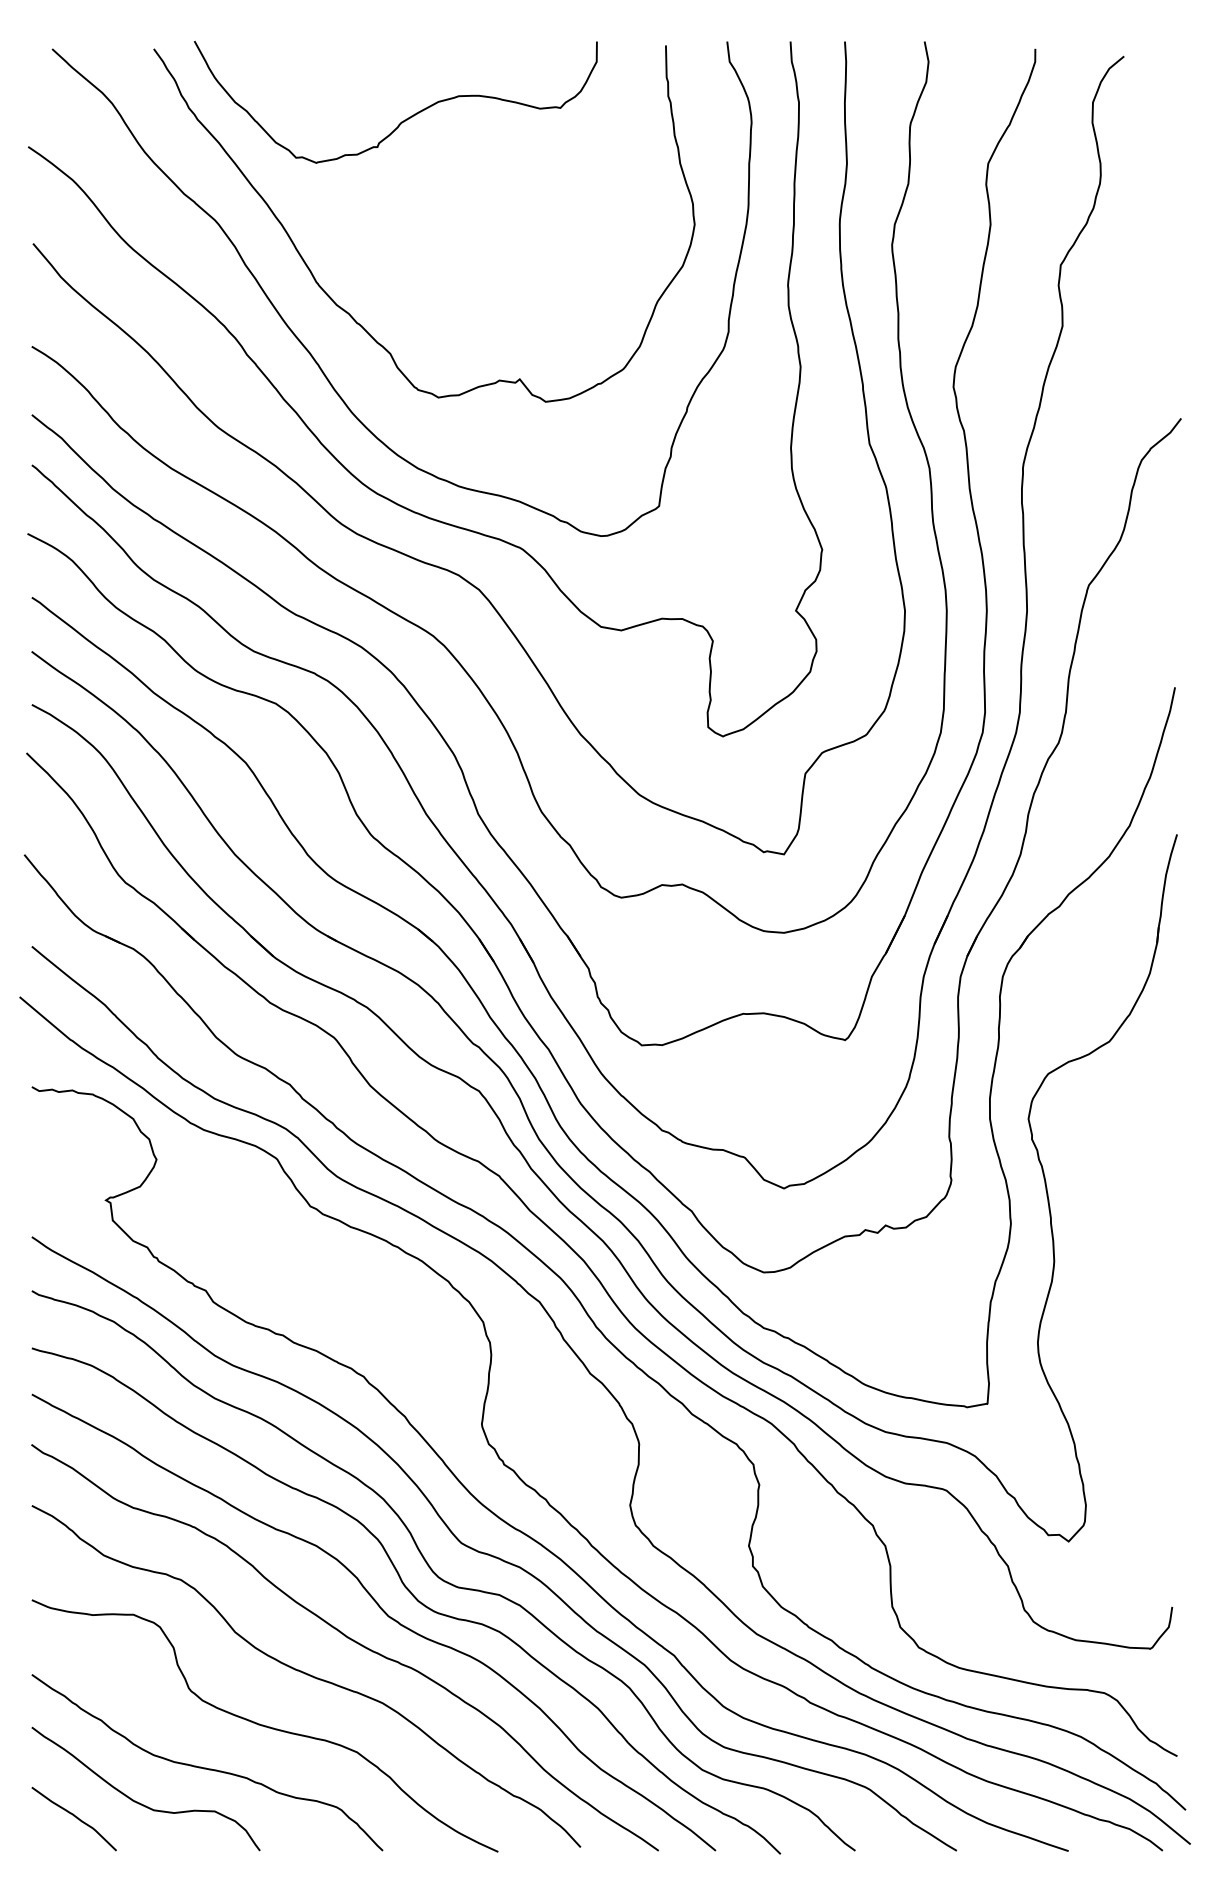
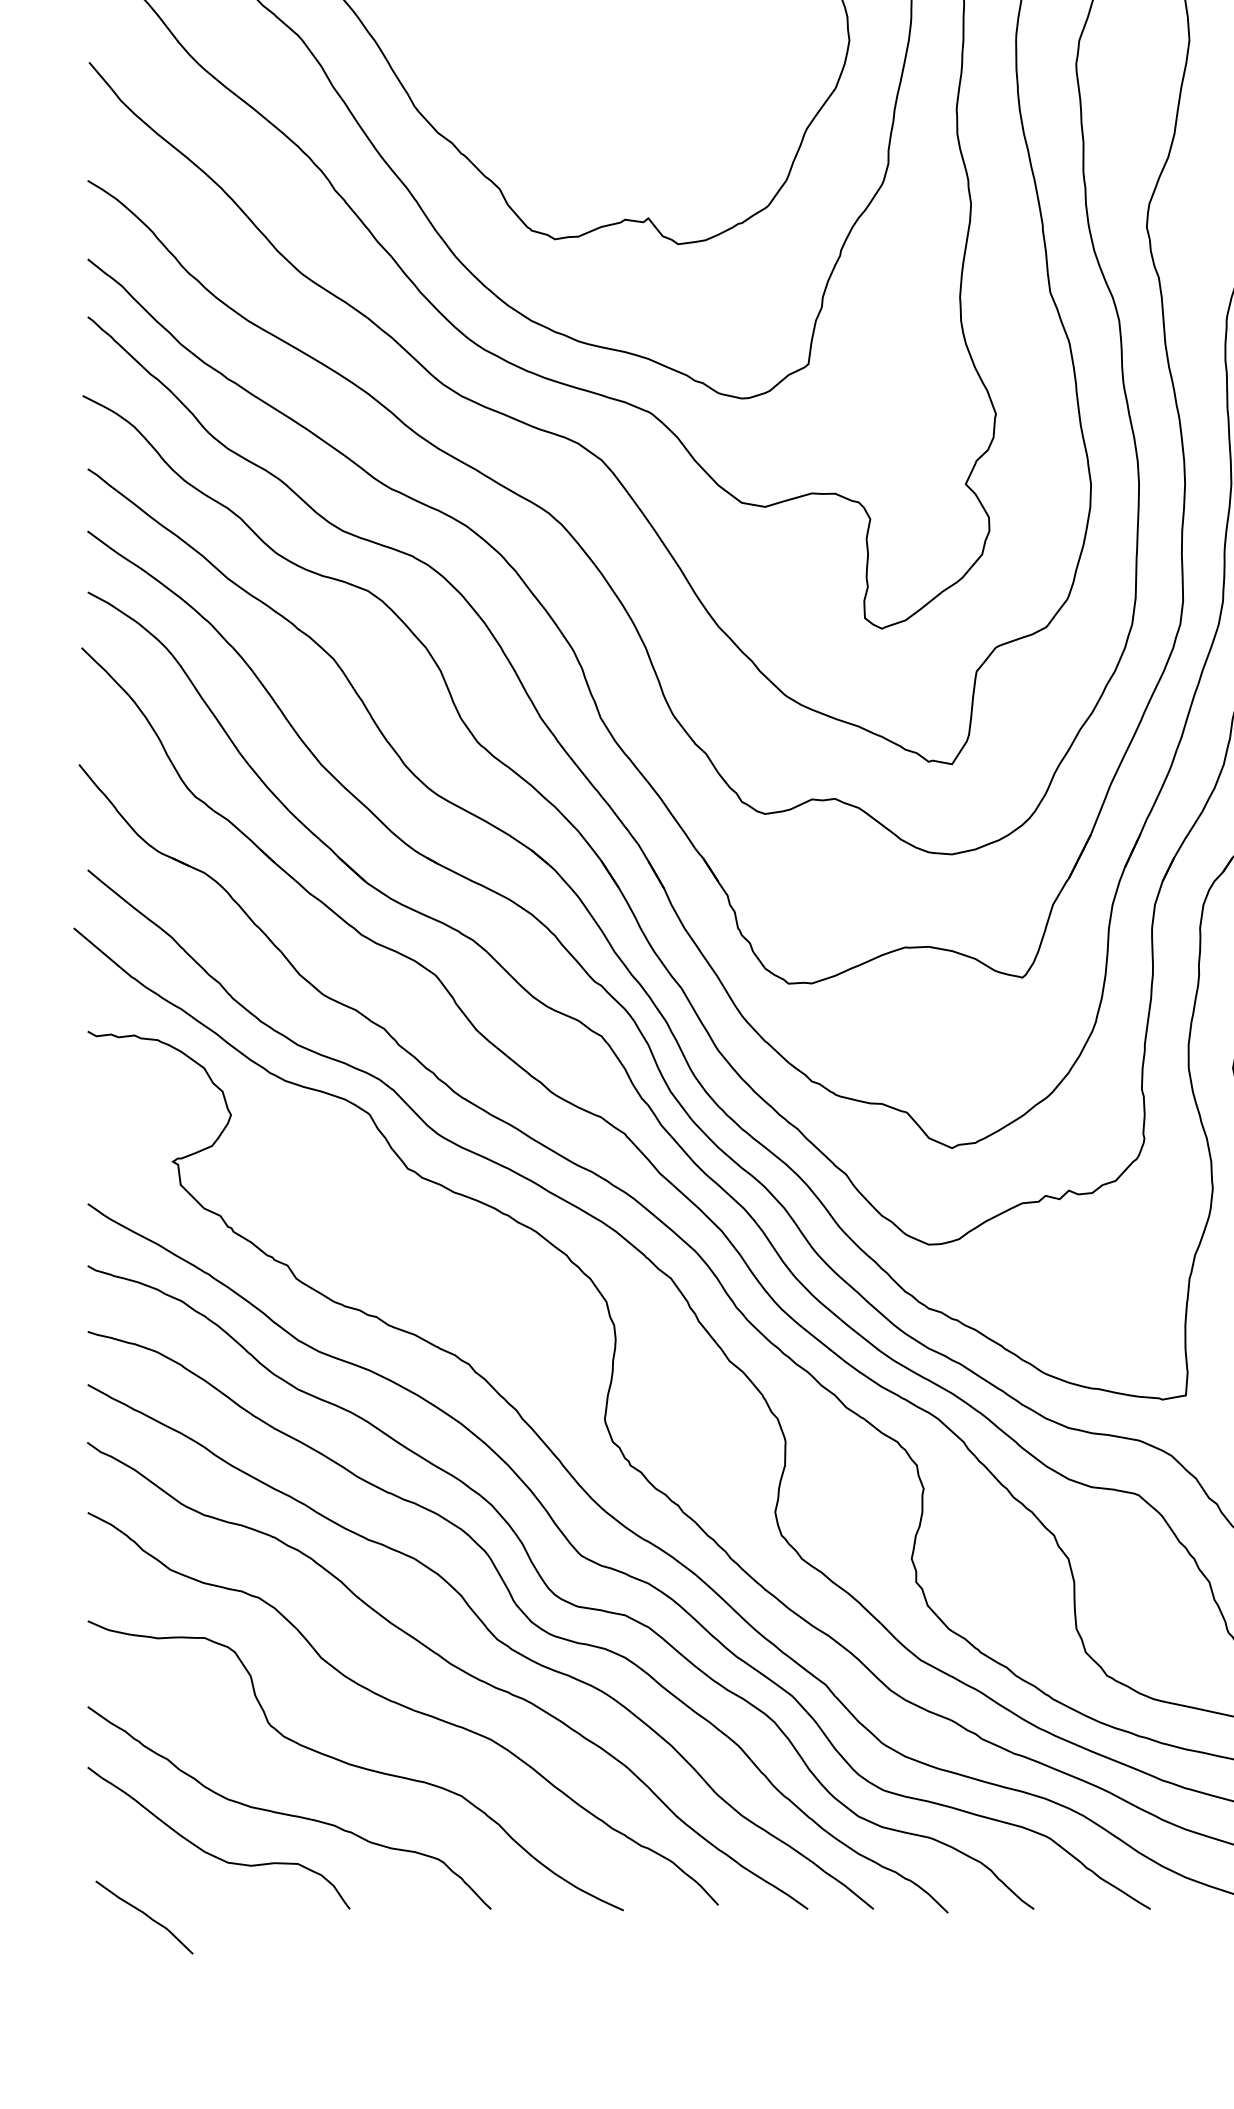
curve: (73, 1816) -> (143, 1914), moved

